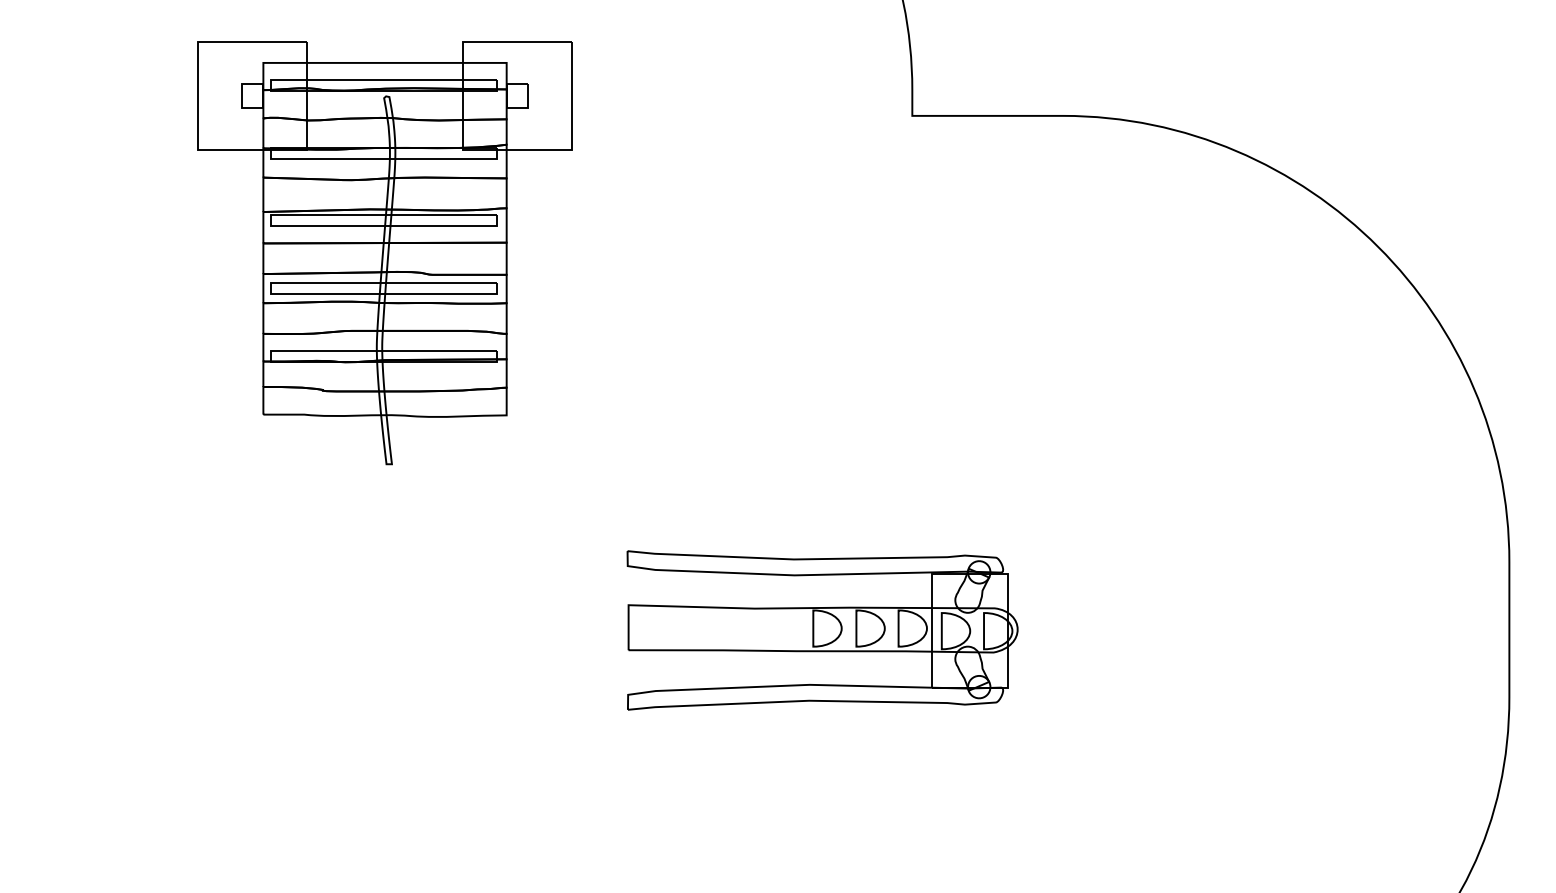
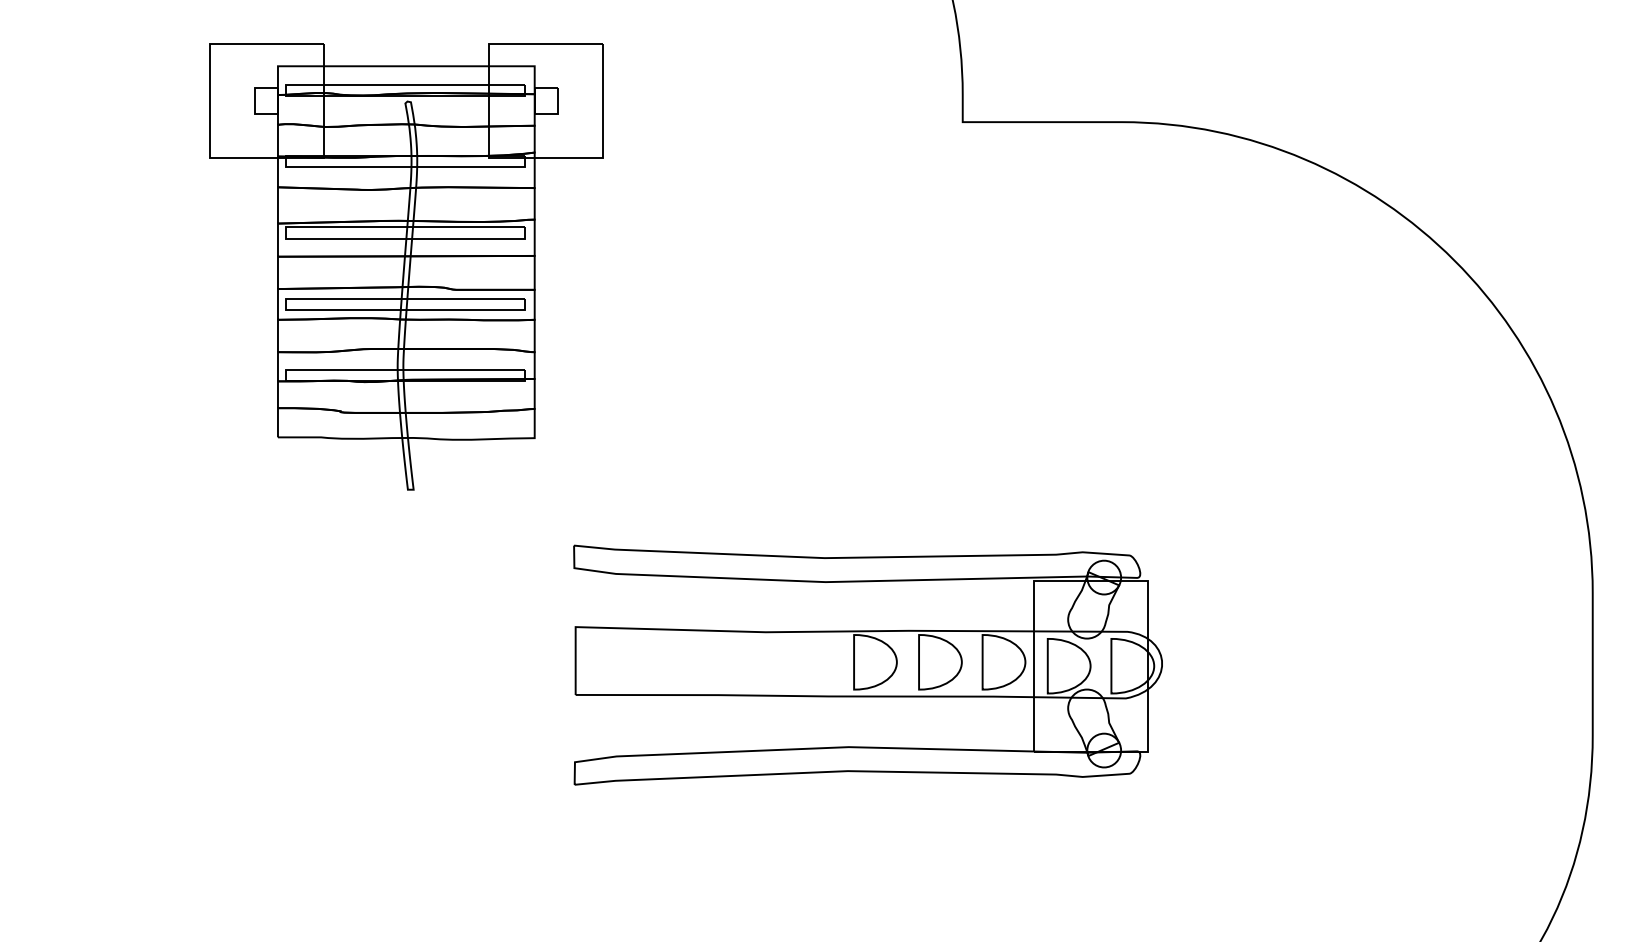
part: (822, 629) -> (867, 664), size x1.43

